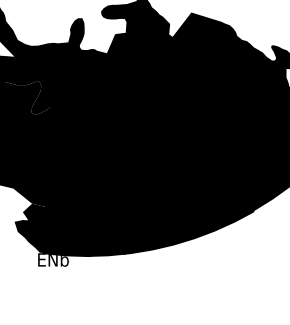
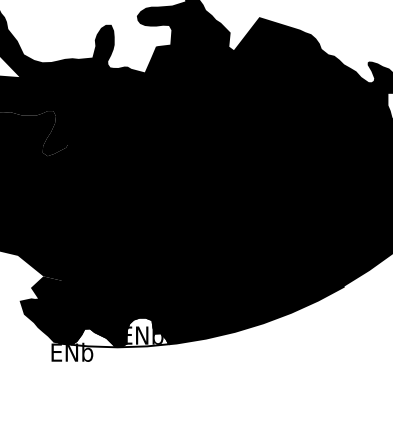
fill: (88, 245) -> (120, 332), removed

